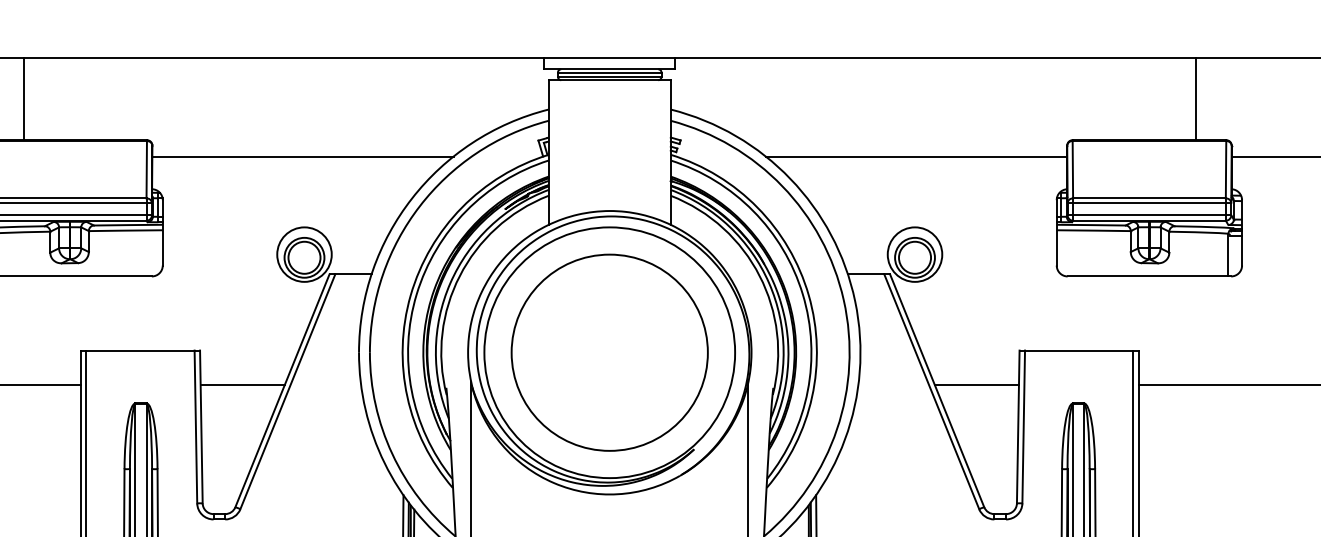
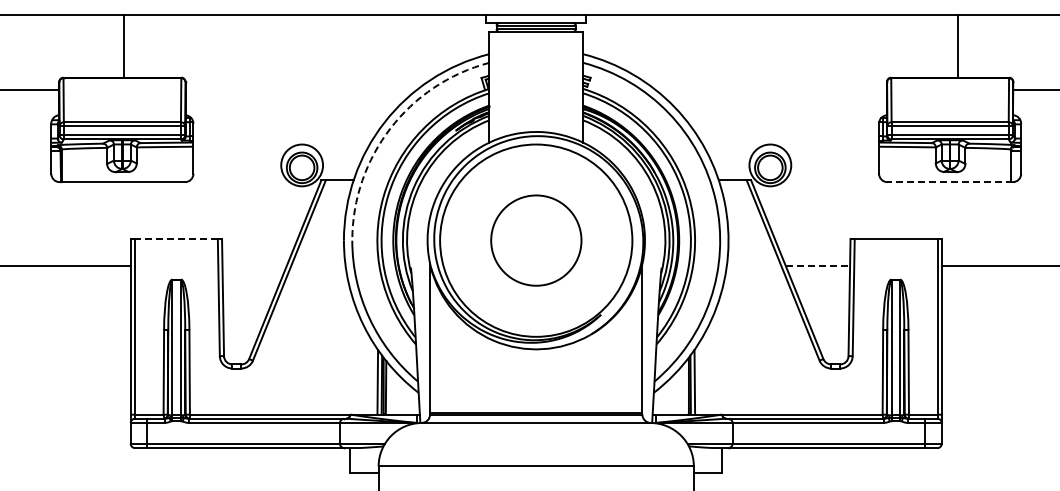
line: (23, 98) -> (123, 45), moved
line: (1195, 98) -> (957, 45), moved
line: (302, 156) -> (300, 90), removed
line: (916, 156) -> (771, 90), removed
arc: (419, 206) -> (390, 128), solid -> dashed
line: (1149, 276) -> (950, 182), solid -> dashed
line: (139, 351) -> (175, 239), solid -> dashed
circle: (610, 352) -> (536, 240), size x0.6
line: (242, 385) -> (254, 265), removed
line: (977, 385) -> (818, 265), solid -> dashed

